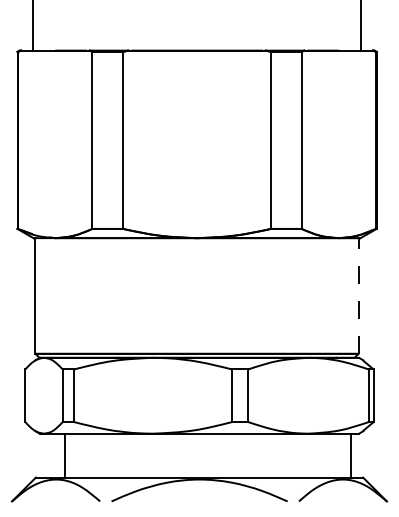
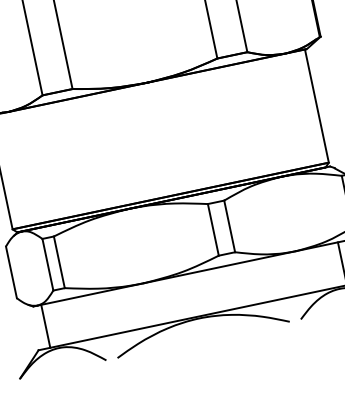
line: (358, 295) -> (316, 105), dashed -> solid
line: (64, 455) -> (45, 326), moved

